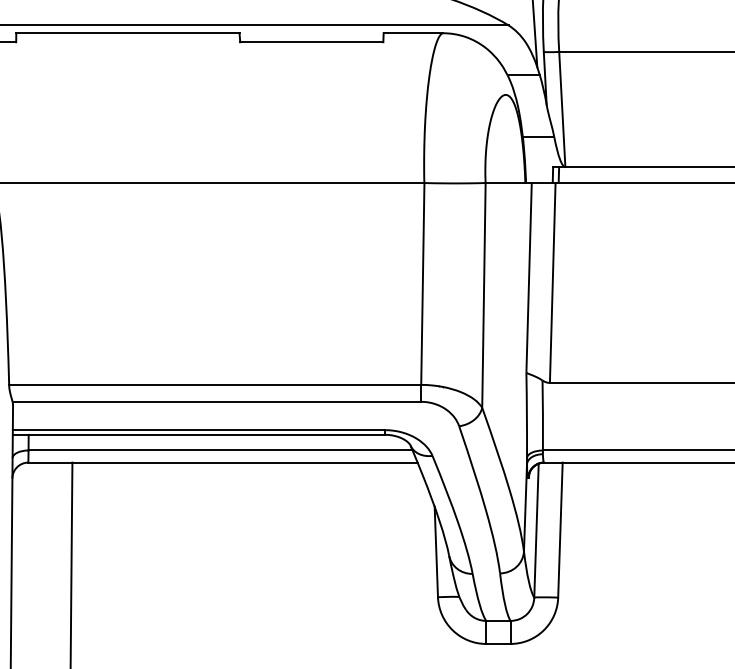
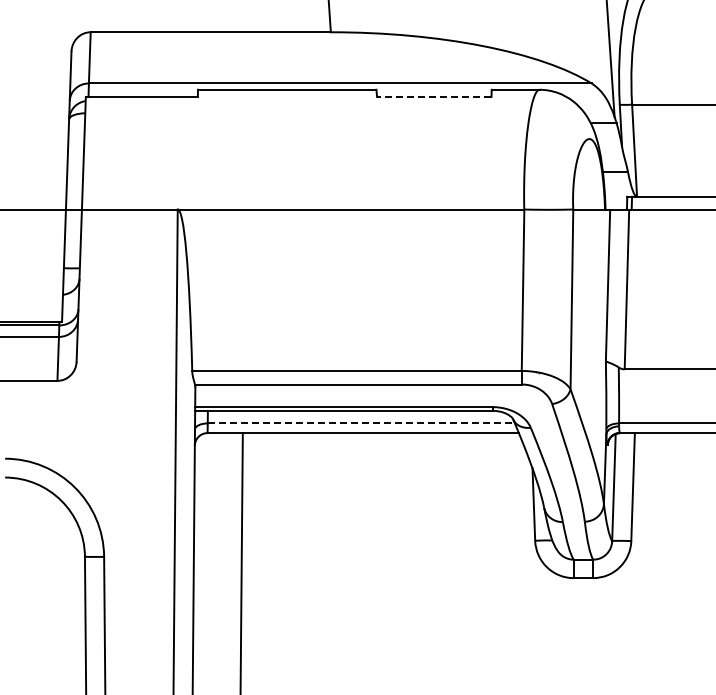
line: (310, 41) -> (433, 96), solid -> dashed
line: (220, 450) -> (361, 423), solid -> dashed

